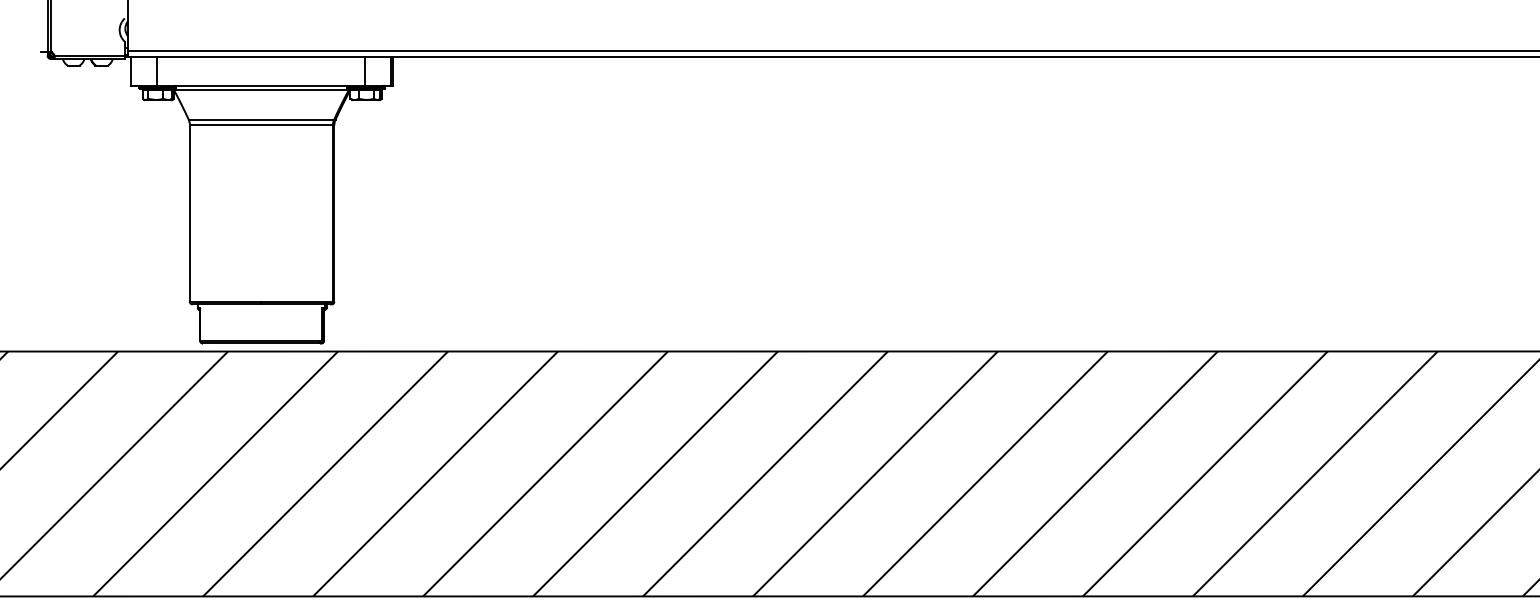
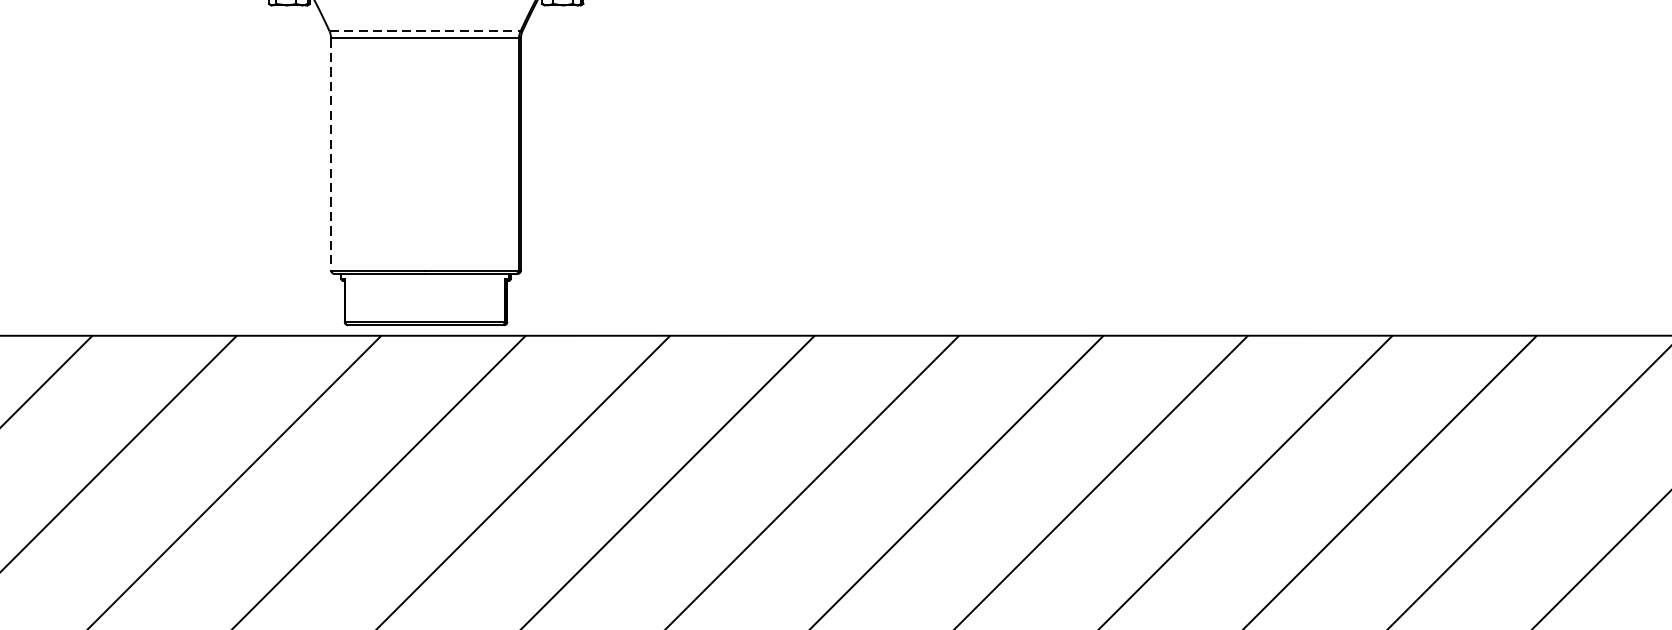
line: (261, 119) -> (425, 30), solid -> dashed
line: (189, 214) -> (330, 155), solid -> dashed

